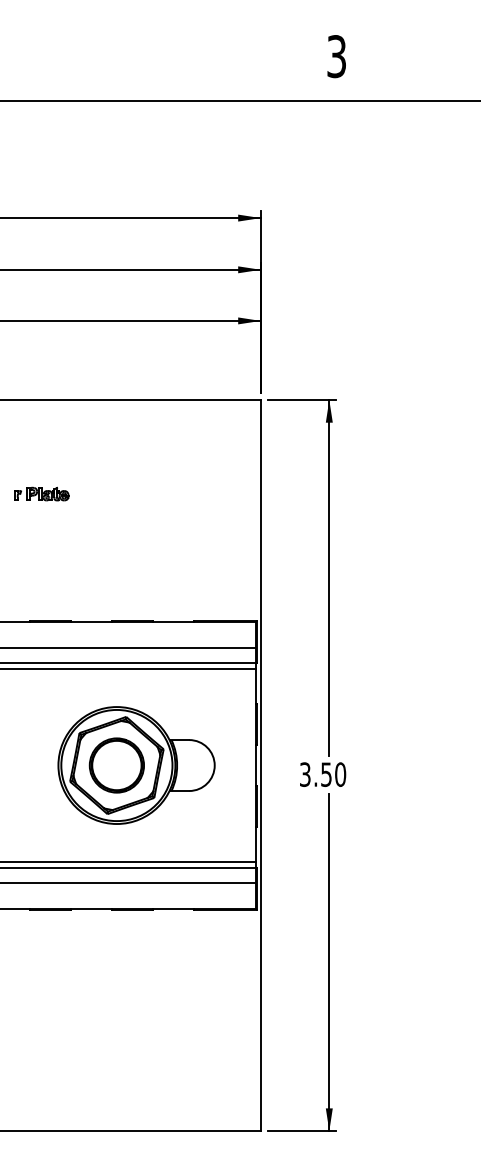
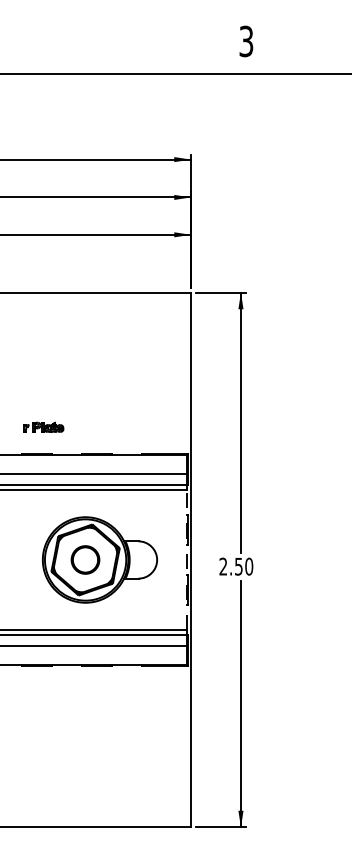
part: (41, 493) -> (43, 426), moved
part: (116, 765) -> (85, 559), size x0.7
line: (255, 765) -> (186, 559), solid -> dashed
text: (305, 774) -> (223, 566), 3.50 -> 2.50

